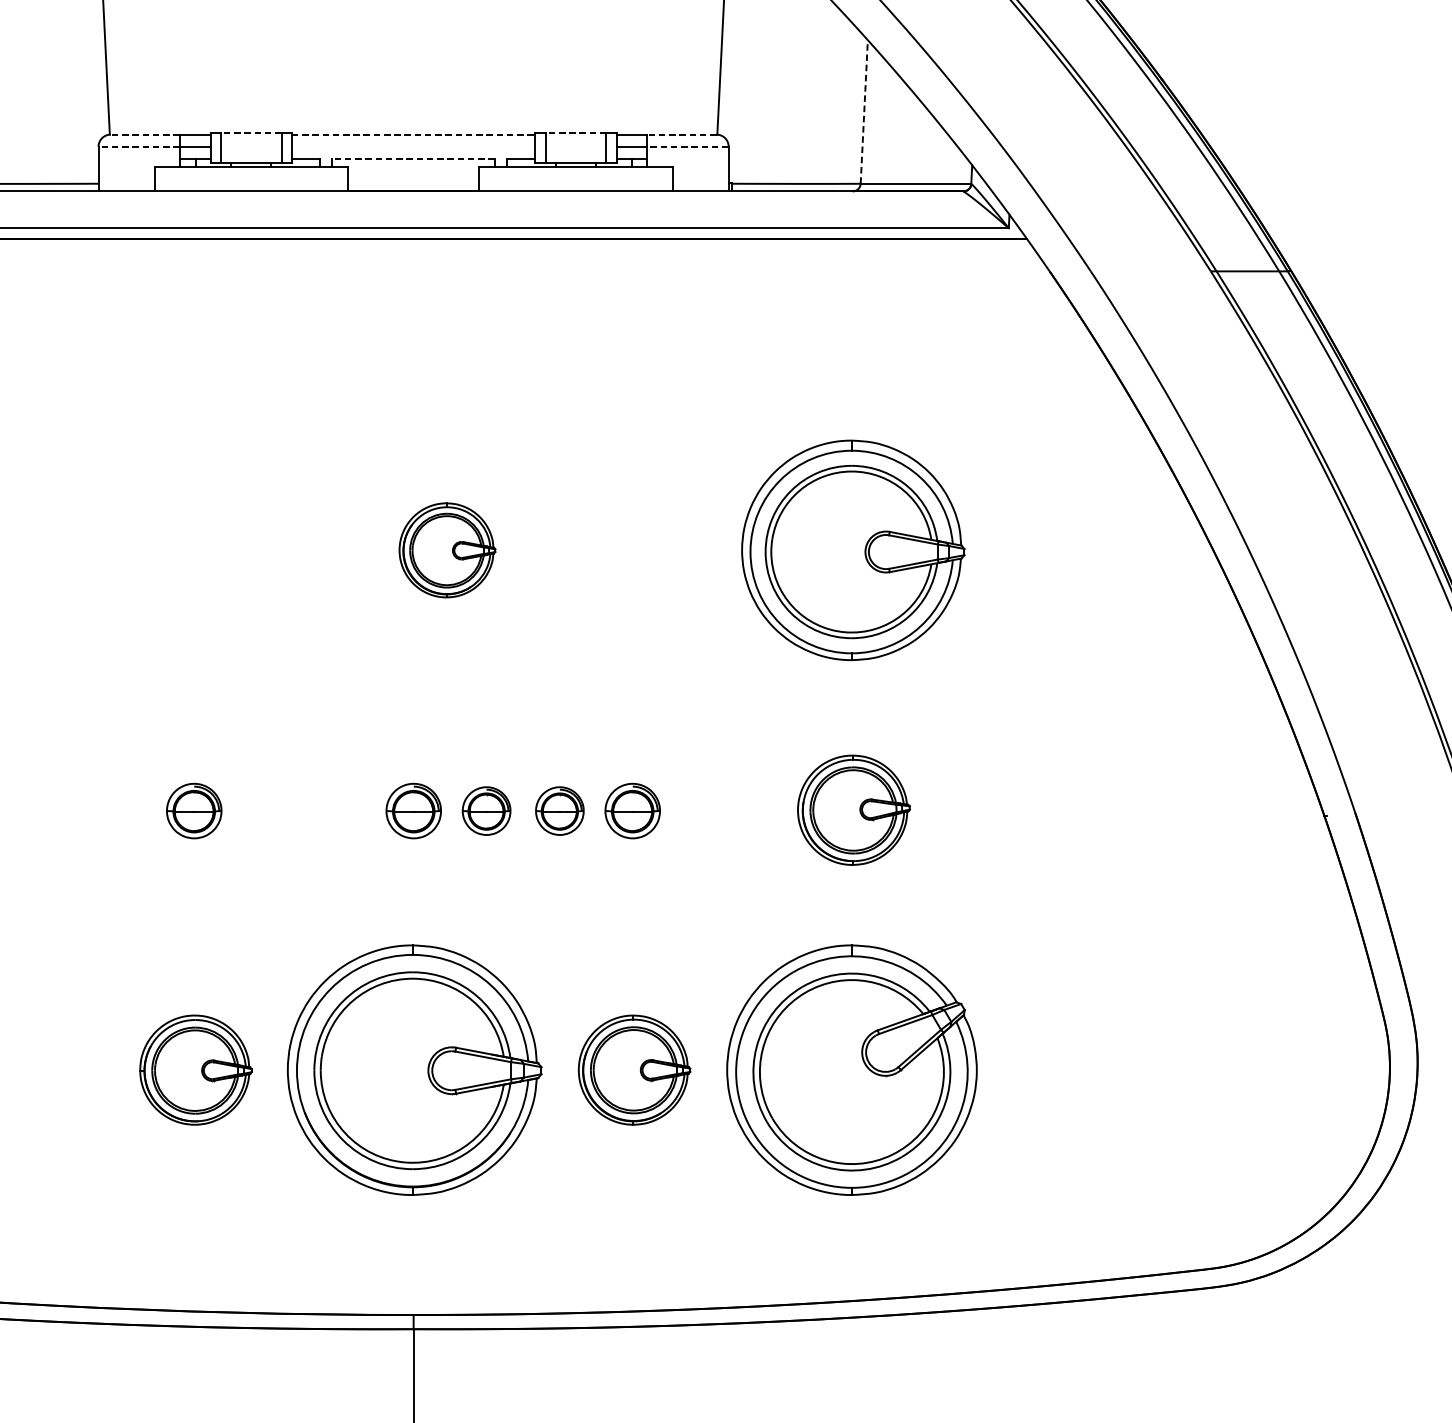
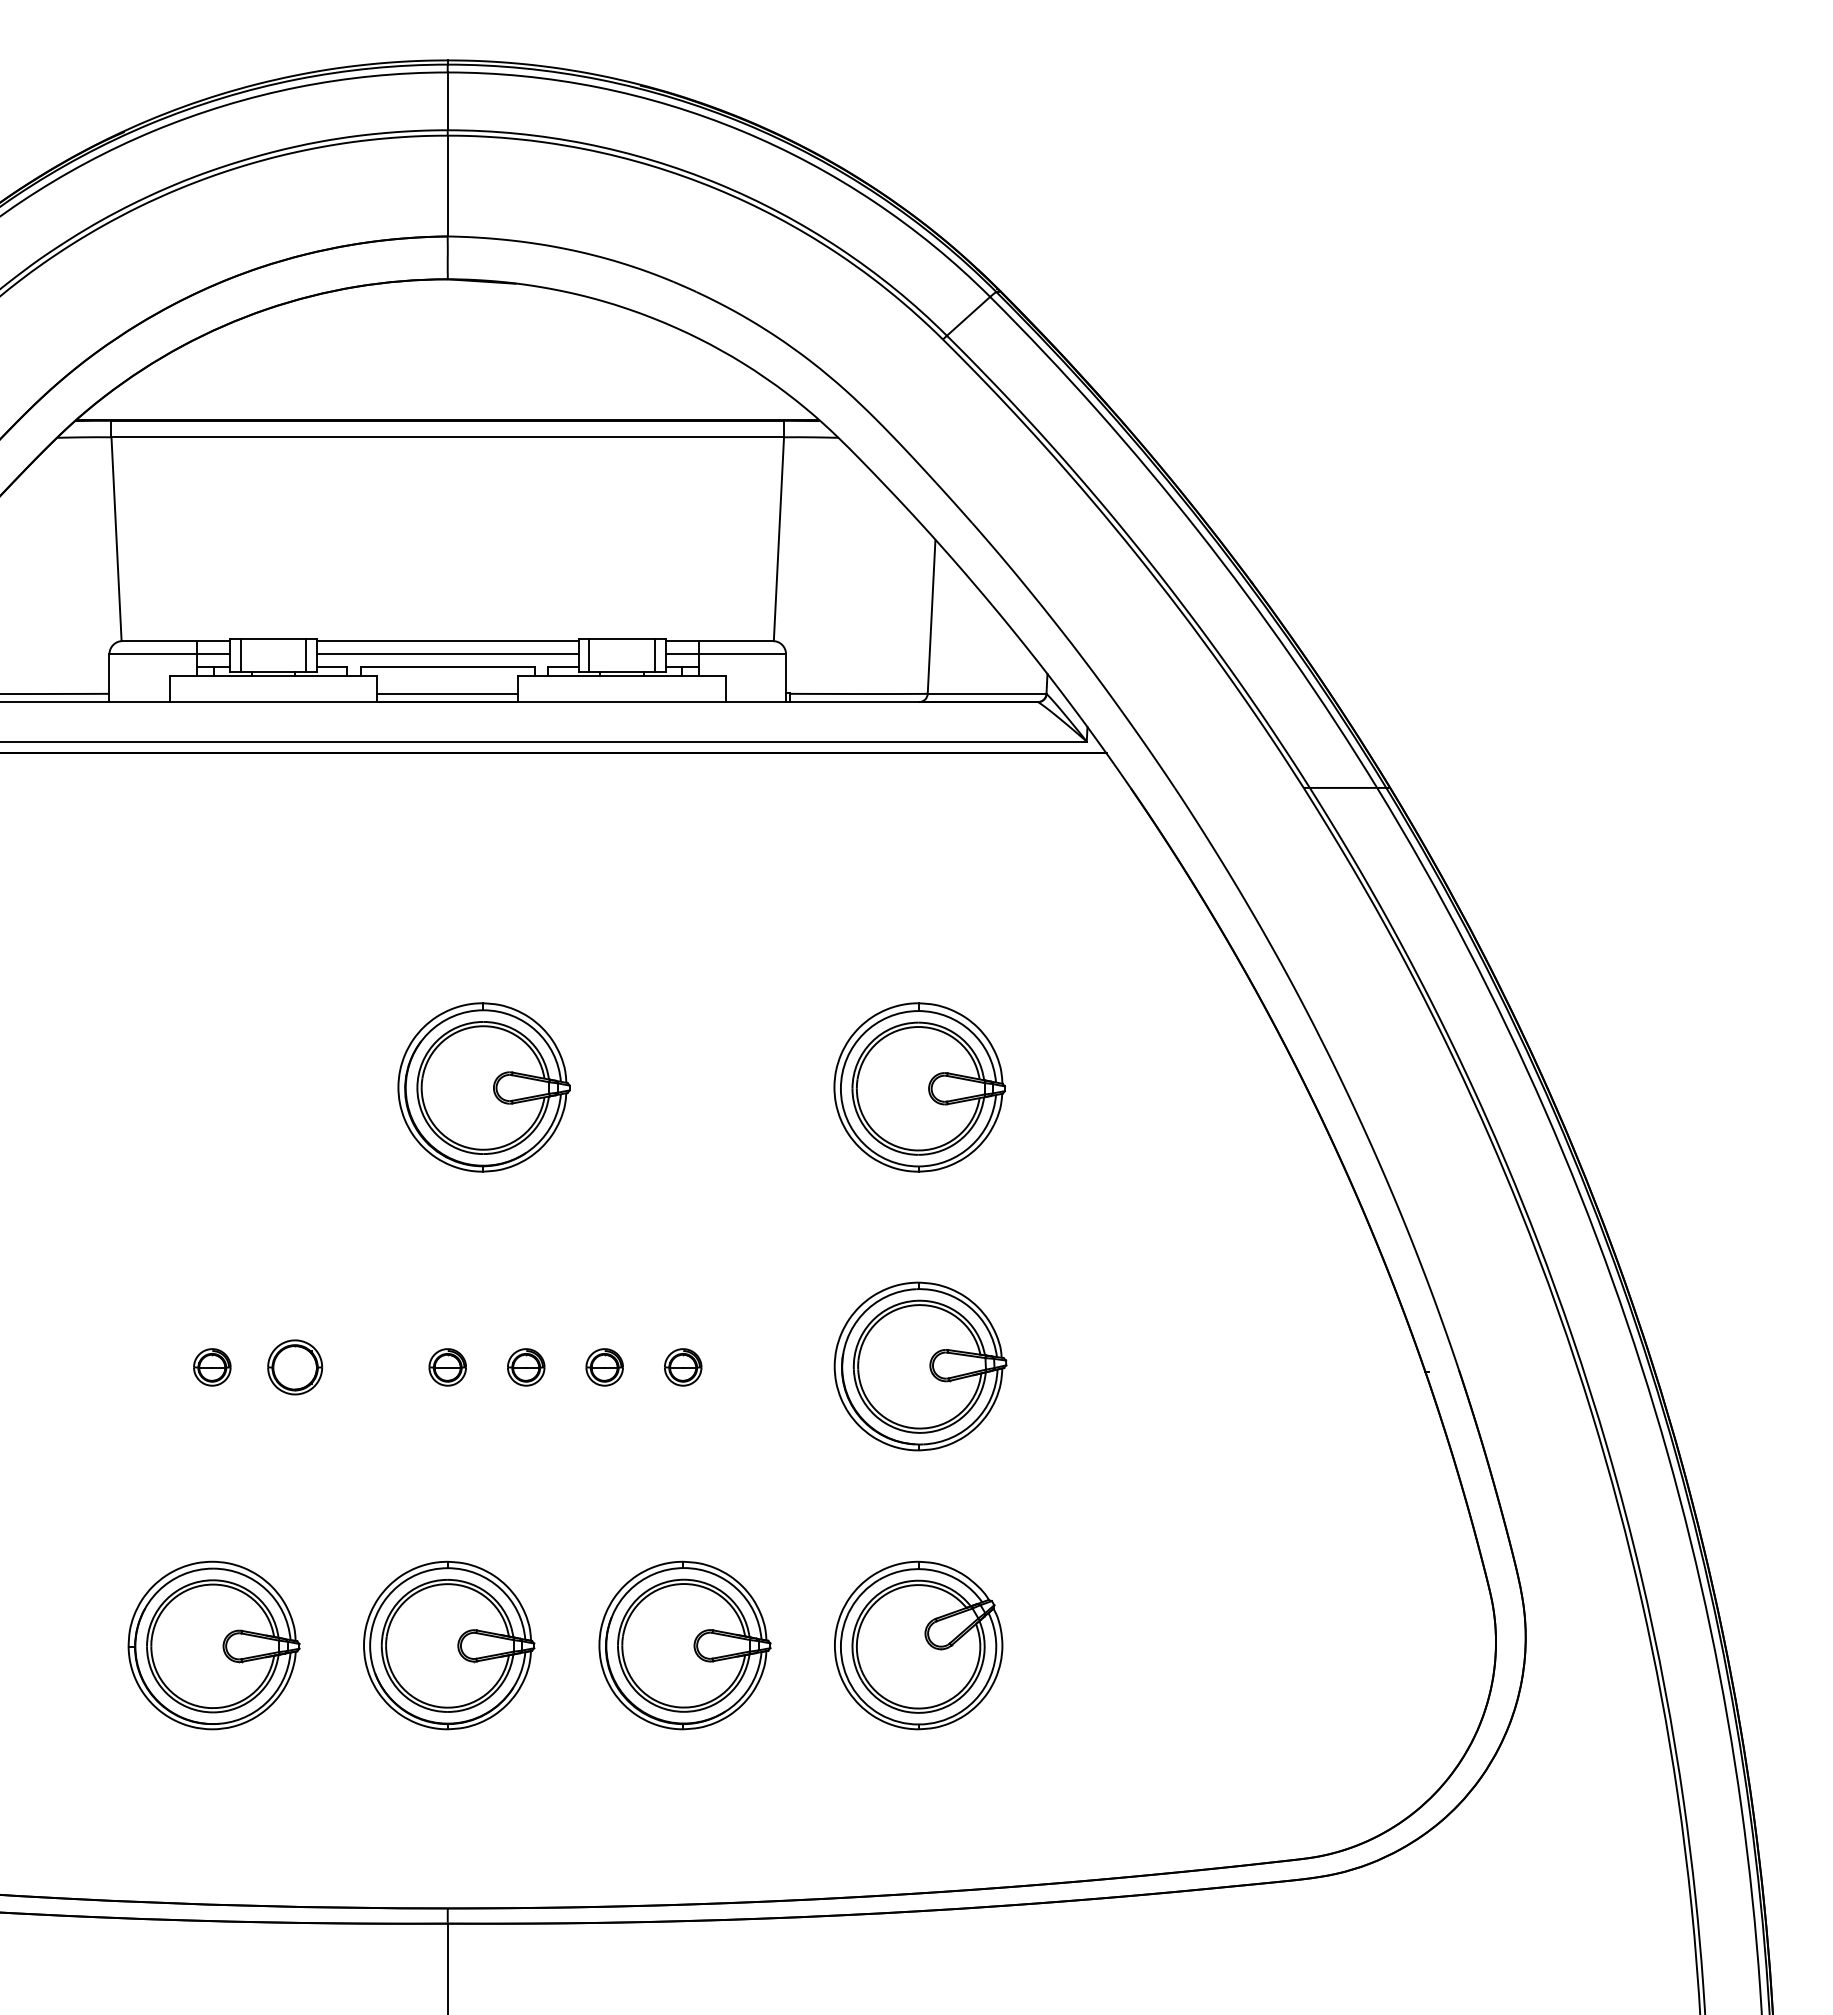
line: (864, 112) -> (931, 617), dashed -> solid
line: (251, 133) -> (273, 639), dashed -> solid
line: (576, 133) -> (622, 639), dashed -> solid
line: (145, 135) -> (159, 641), dashed -> solid
line: (413, 135) -> (447, 641), dashed -> solid
line: (681, 135) -> (735, 641), dashed -> solid
line: (139, 147) -> (153, 654), dashed -> solid
line: (413, 147) -> (447, 654), added
line: (688, 147) -> (742, 654), dashed -> solid
line: (413, 159) -> (447, 667), dashed -> solid
line: (413, 183) -> (447, 693), added
part: (446, 550) -> (483, 1087), size x1.67
part: (853, 550) -> (919, 1087), size x0.71
part: (853, 810) -> (920, 1366), size x1.43
part: (194, 811) -> (212, 1367), size x0.62
part: (271, 811) -> (295, 1367), added
part: (413, 811) -> (447, 1367), size x0.62
part: (486, 811) -> (526, 1367), size x0.71
part: (559, 811) -> (604, 1367), size x0.71
part: (633, 811) -> (683, 1367), size x0.62
part: (195, 1070) -> (213, 1645), size x1.43
part: (415, 1070) -> (449, 1645), size x0.62
part: (634, 1070) -> (684, 1645), size x1.43
part: (852, 1070) -> (918, 1645), size x0.62

